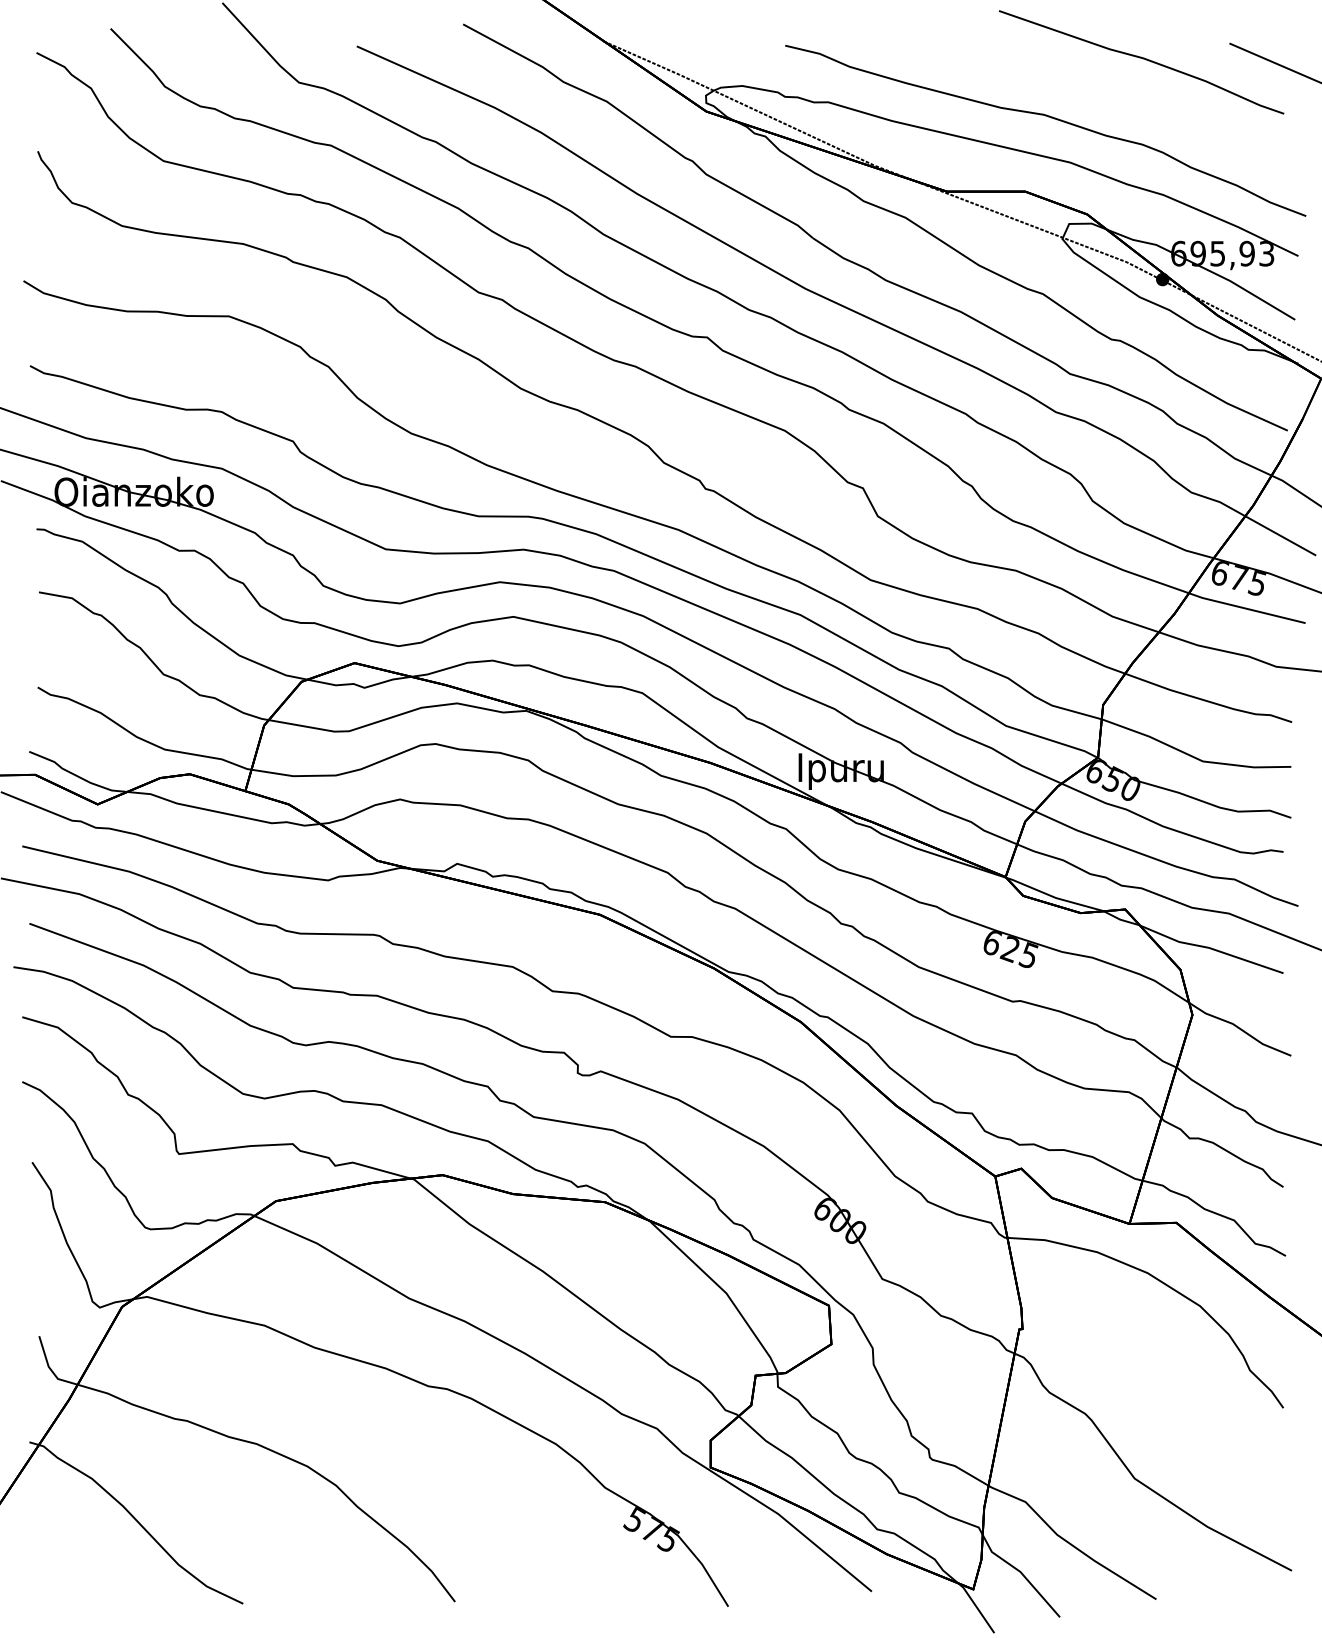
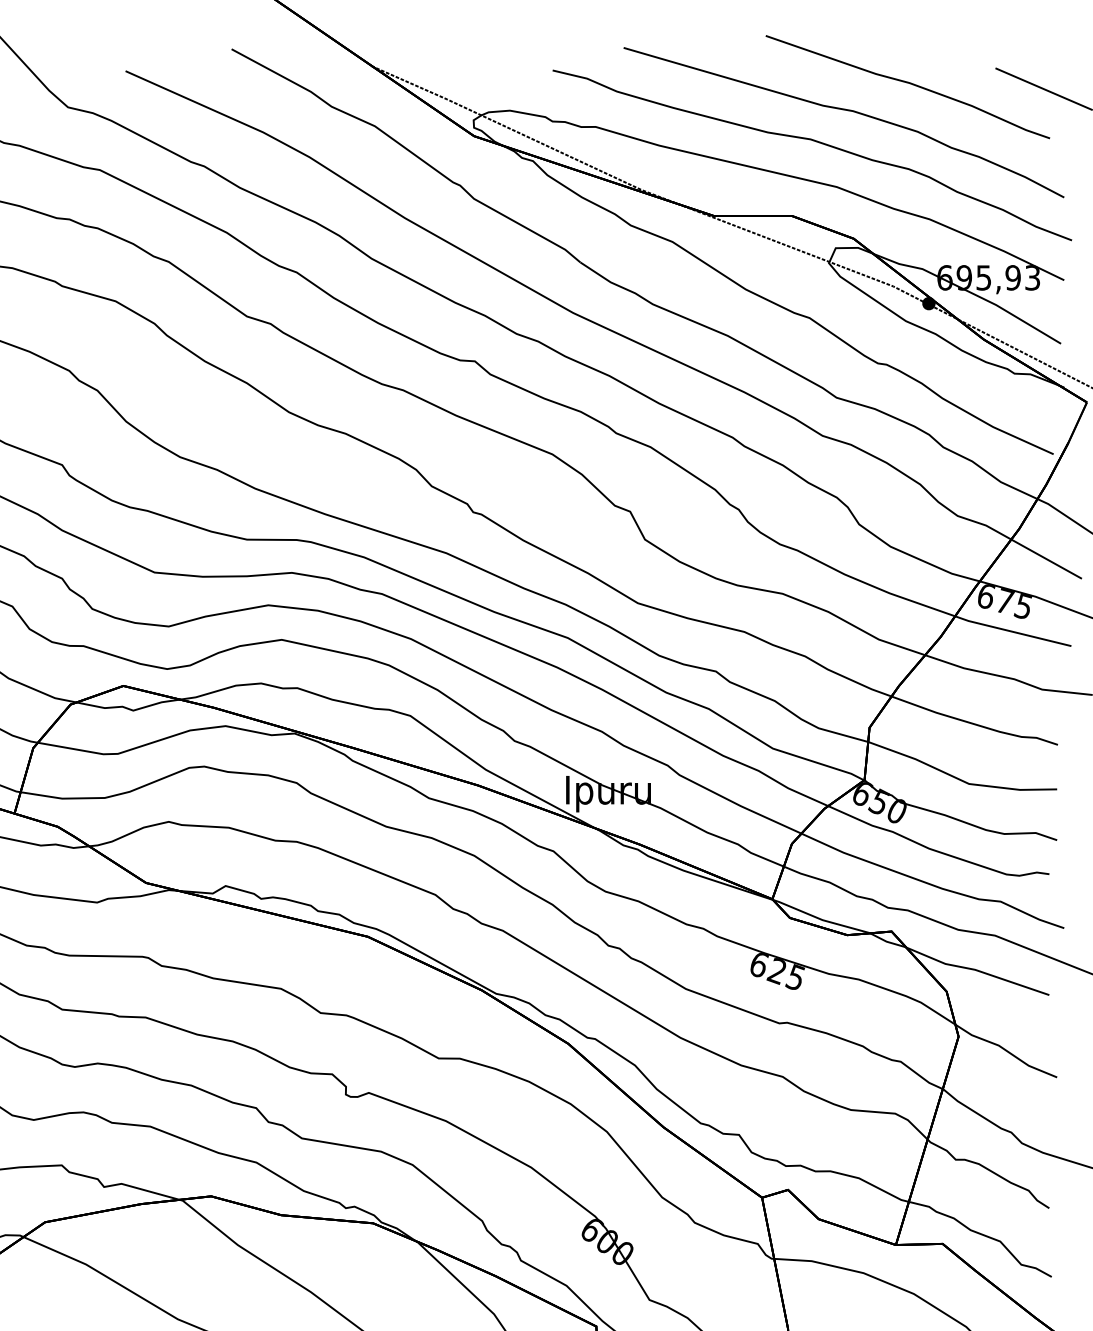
curve: (1079, 86) -> (846, 111), added

